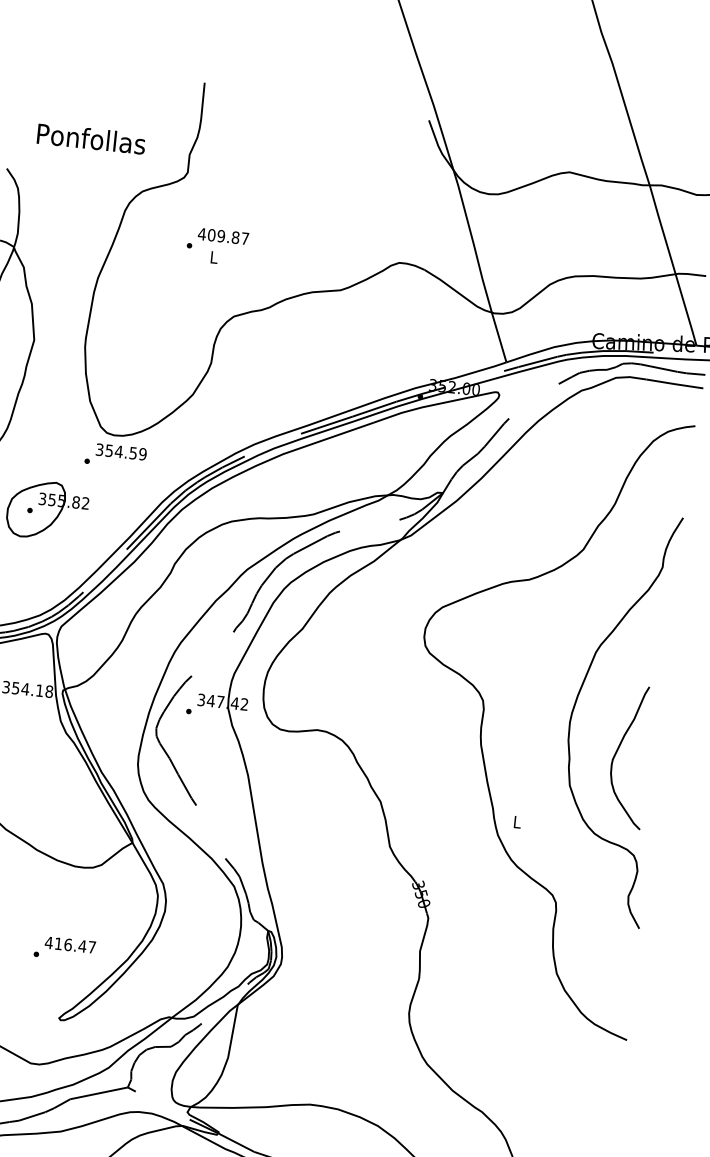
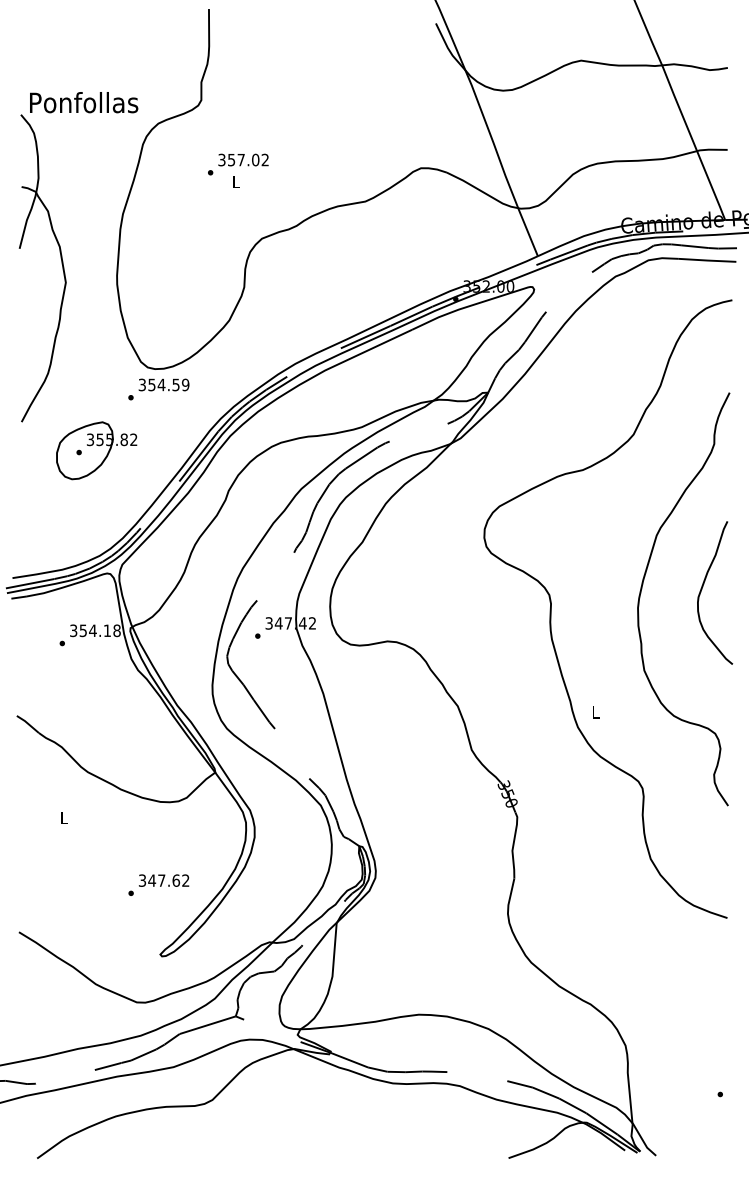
text: (91, 138) -> (84, 102), moved
text: (223, 235) -> (243, 159), 409.87 -> 357.02
curve: (617, 752) -> (702, 589), moved
text: (69, 944) -> (163, 880), 416.47 -> 347.62

